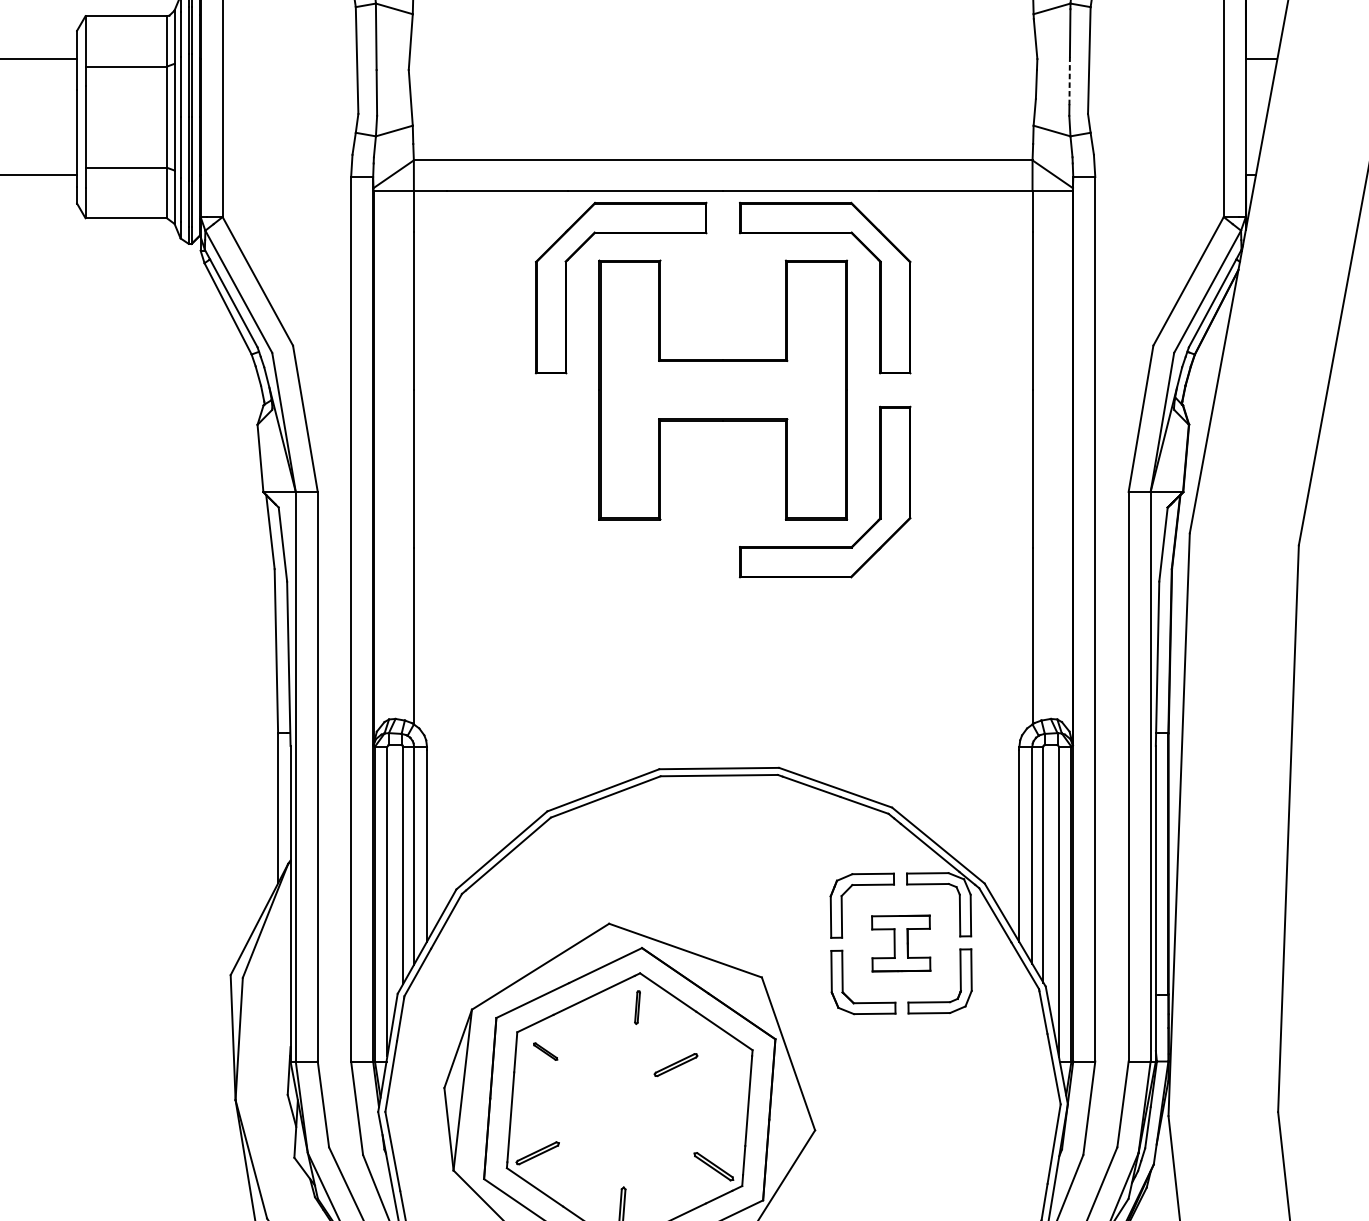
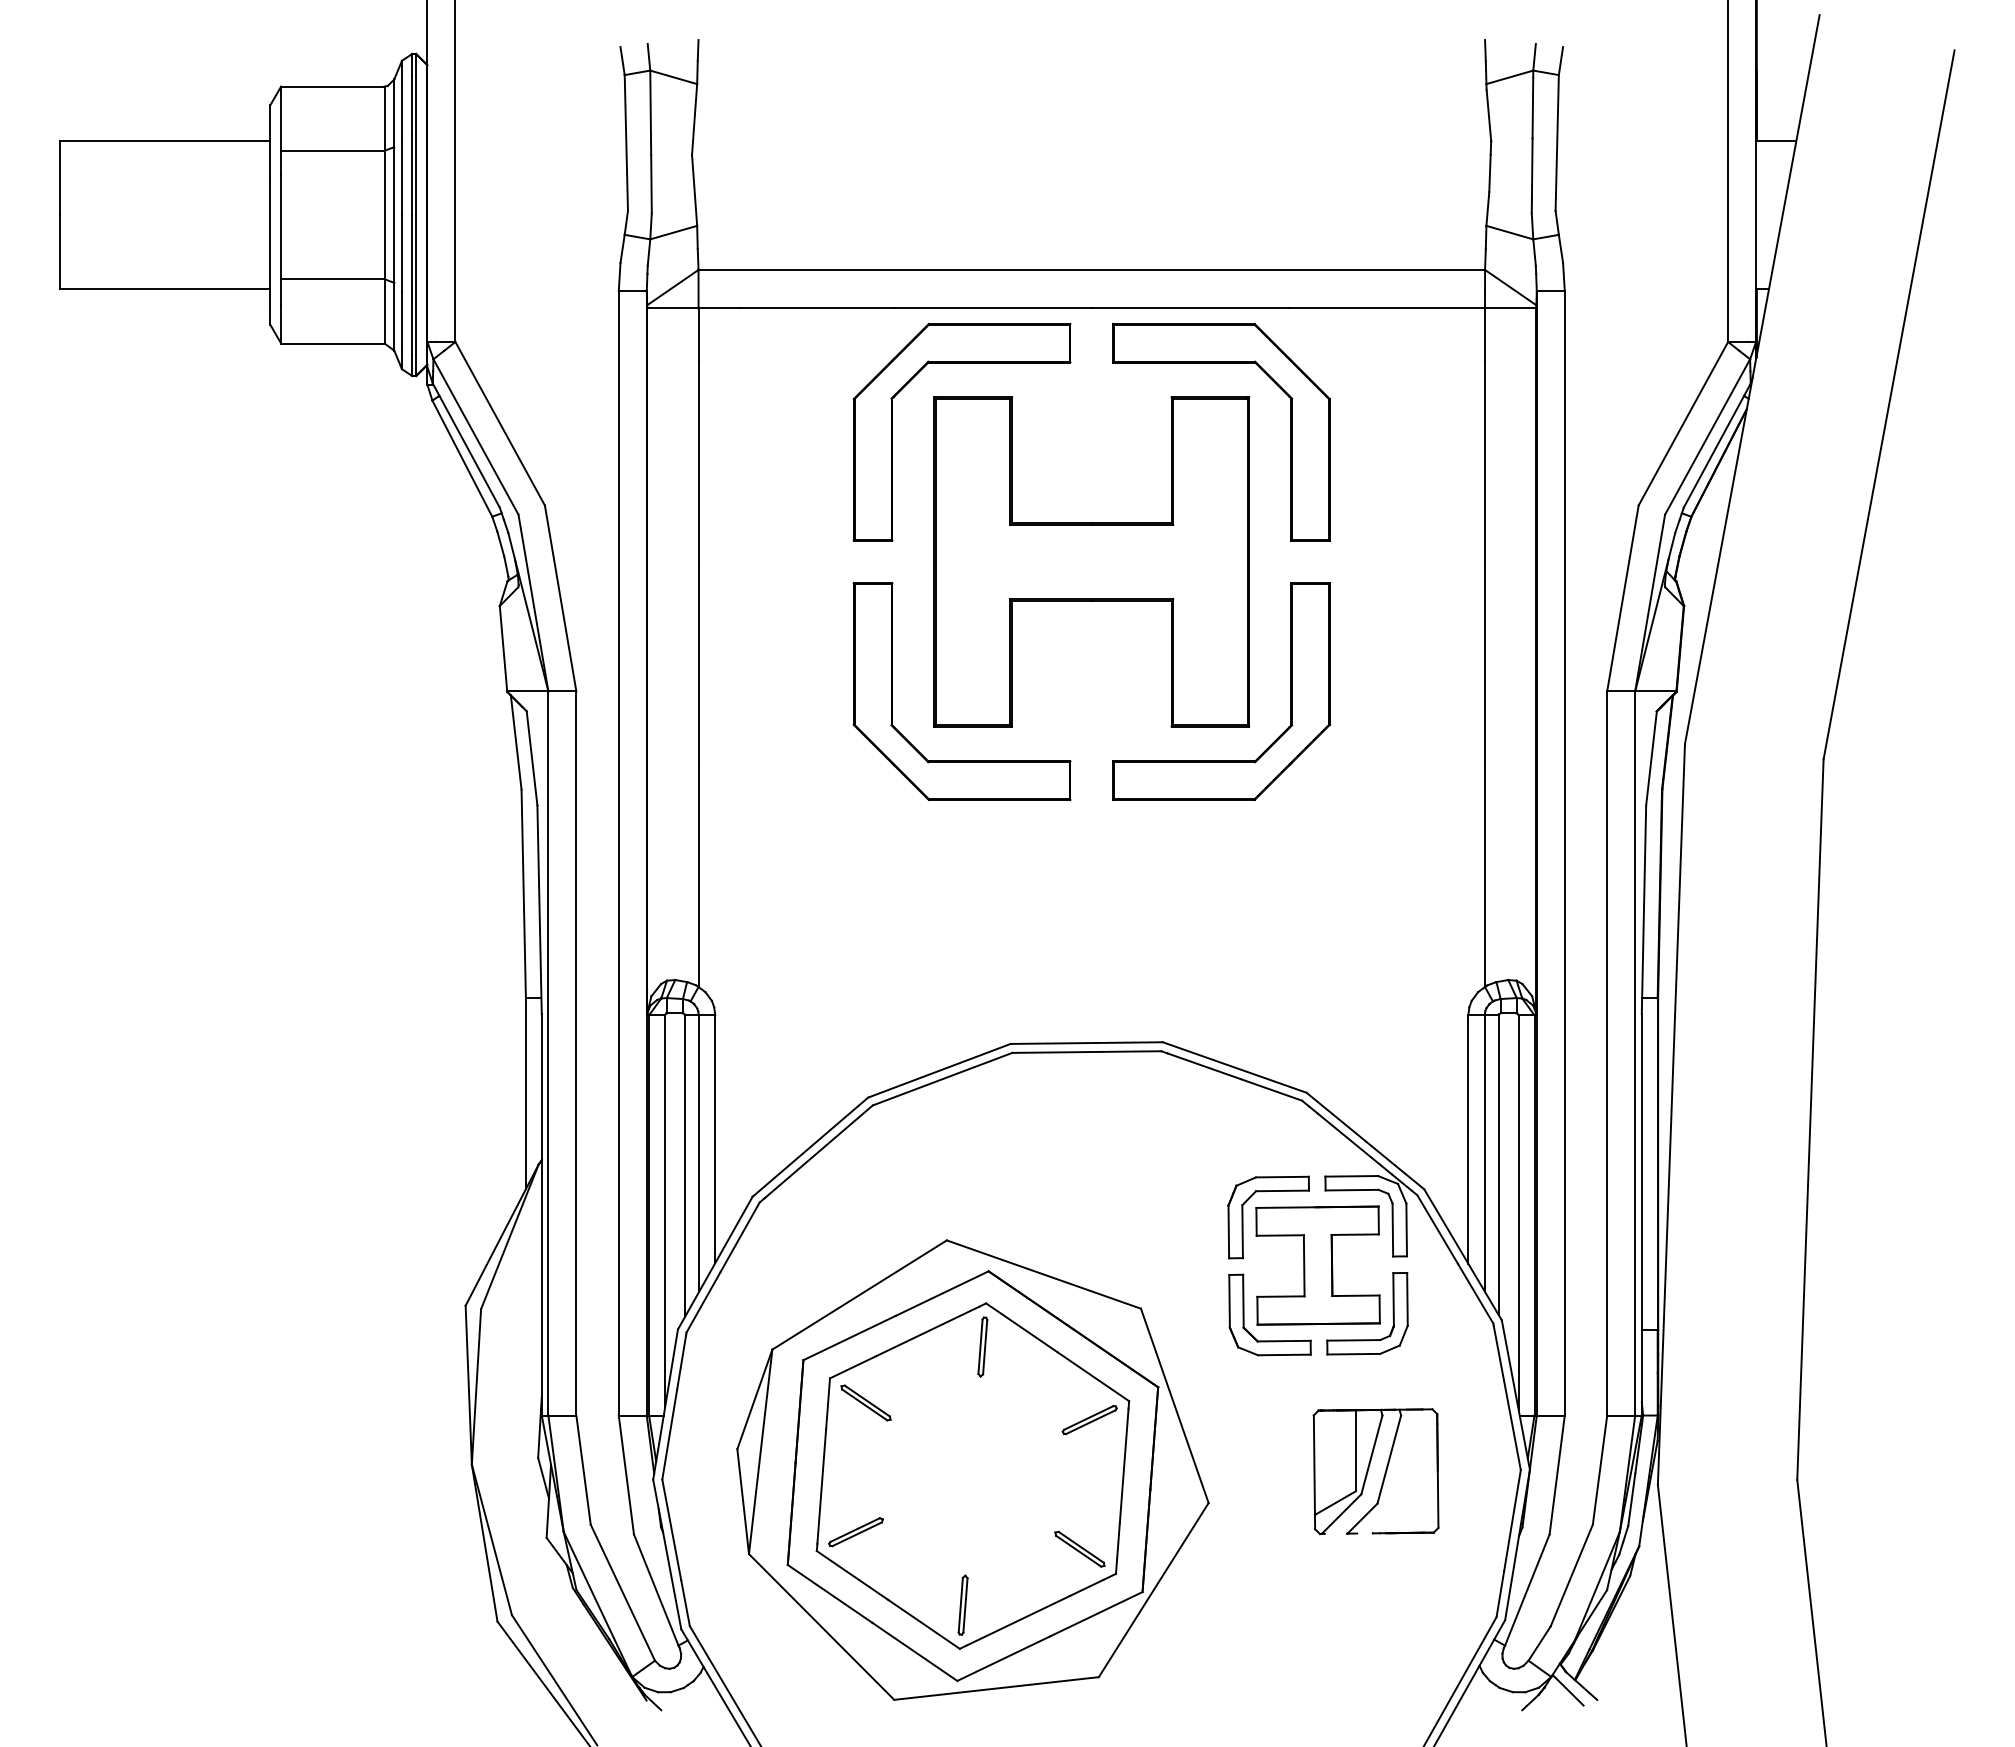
line: (1069, 81) -> (1532, 169), dashed -> solid
part: (566, 491) -> (892, 691), added
part: (900, 943) -> (1317, 1265), size x1.67
part: (637, 1007) -> (982, 1346), size x1.43
part: (545, 1051) -> (865, 1402), size x1.67
part: (675, 1064) -> (1089, 1419), moved
part: (941, 1103) -> (1369, 1468), added

